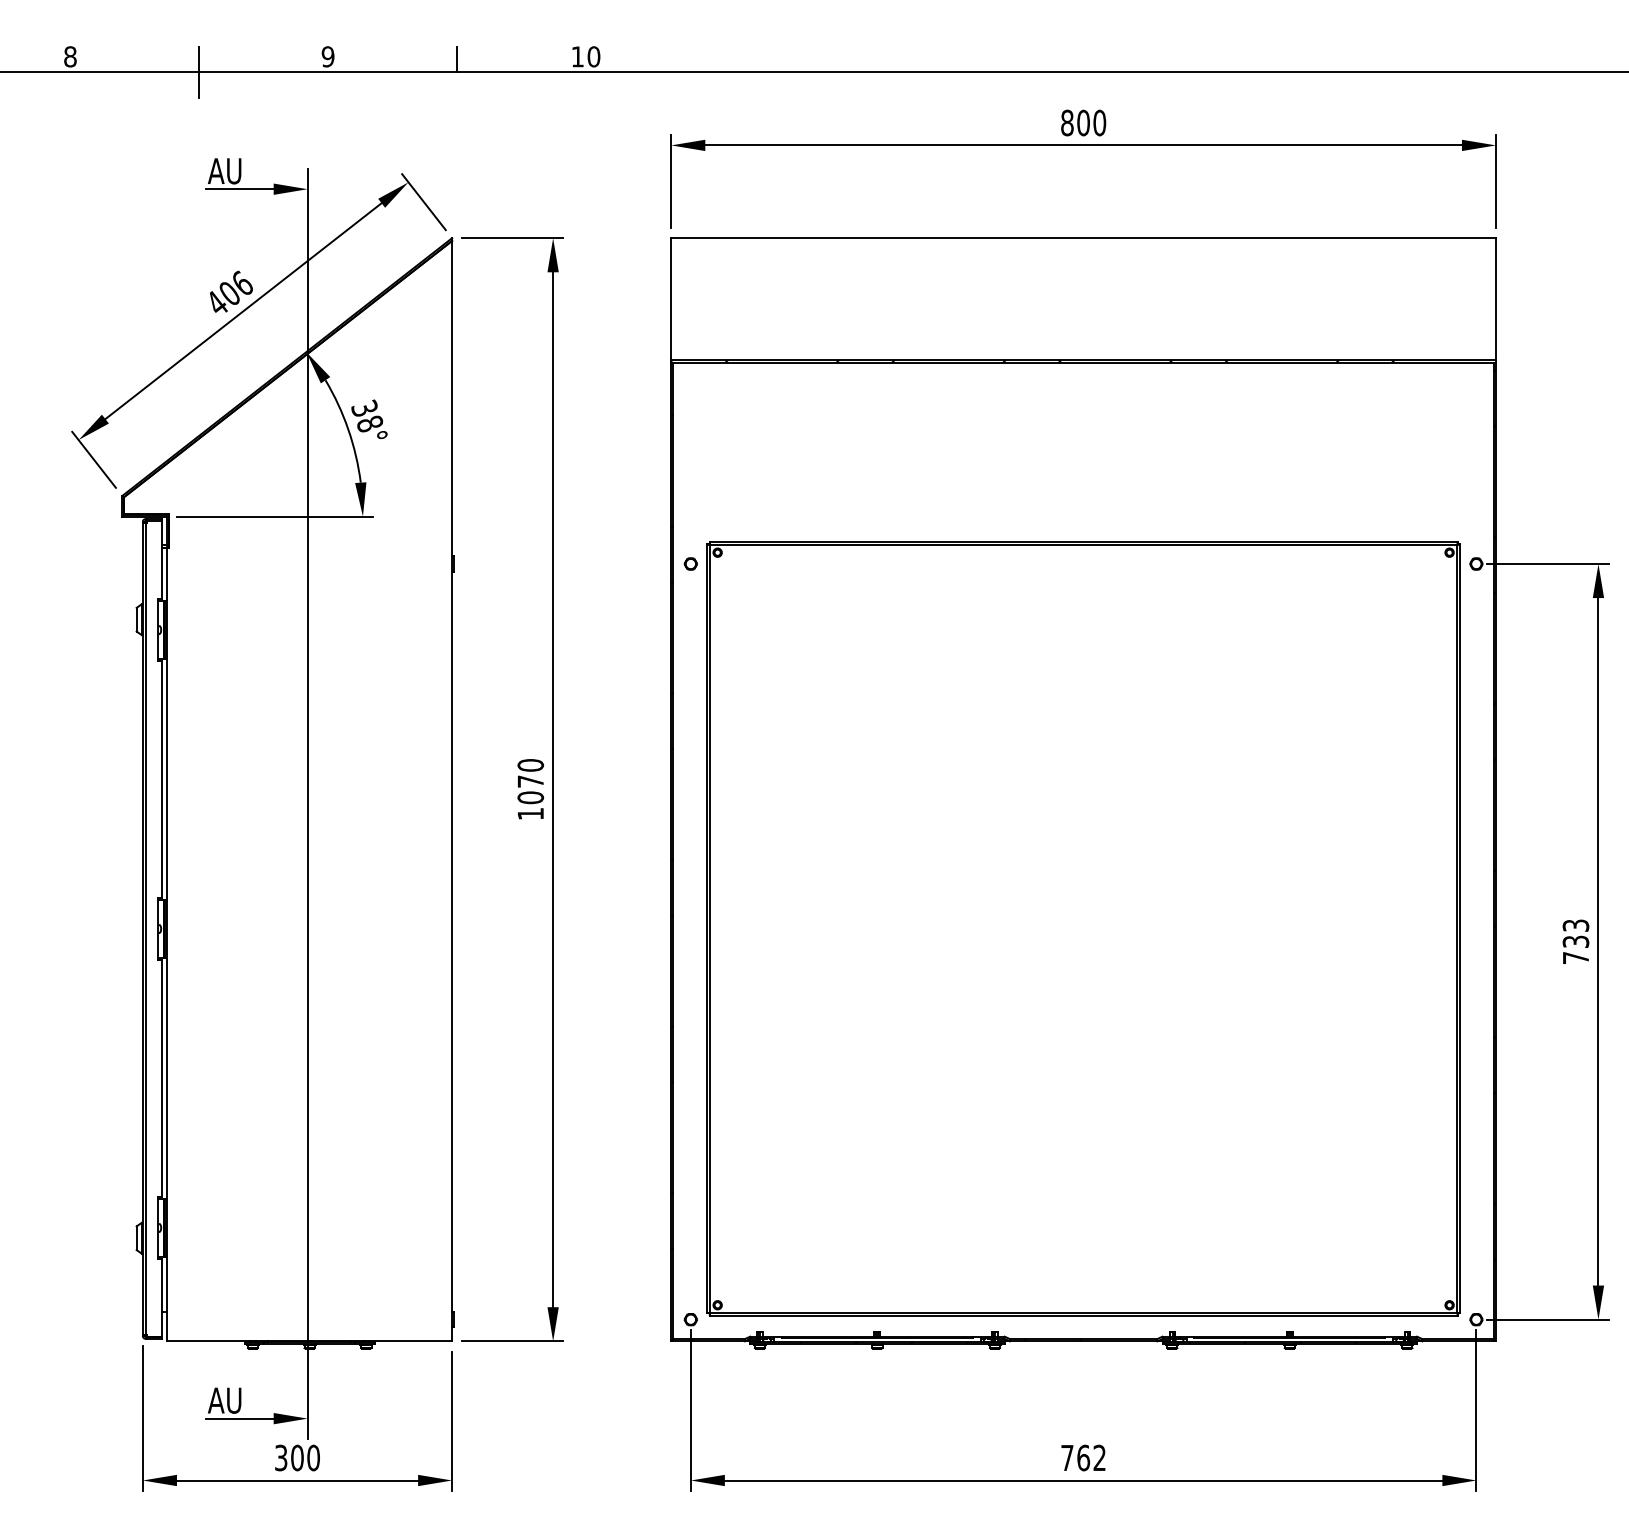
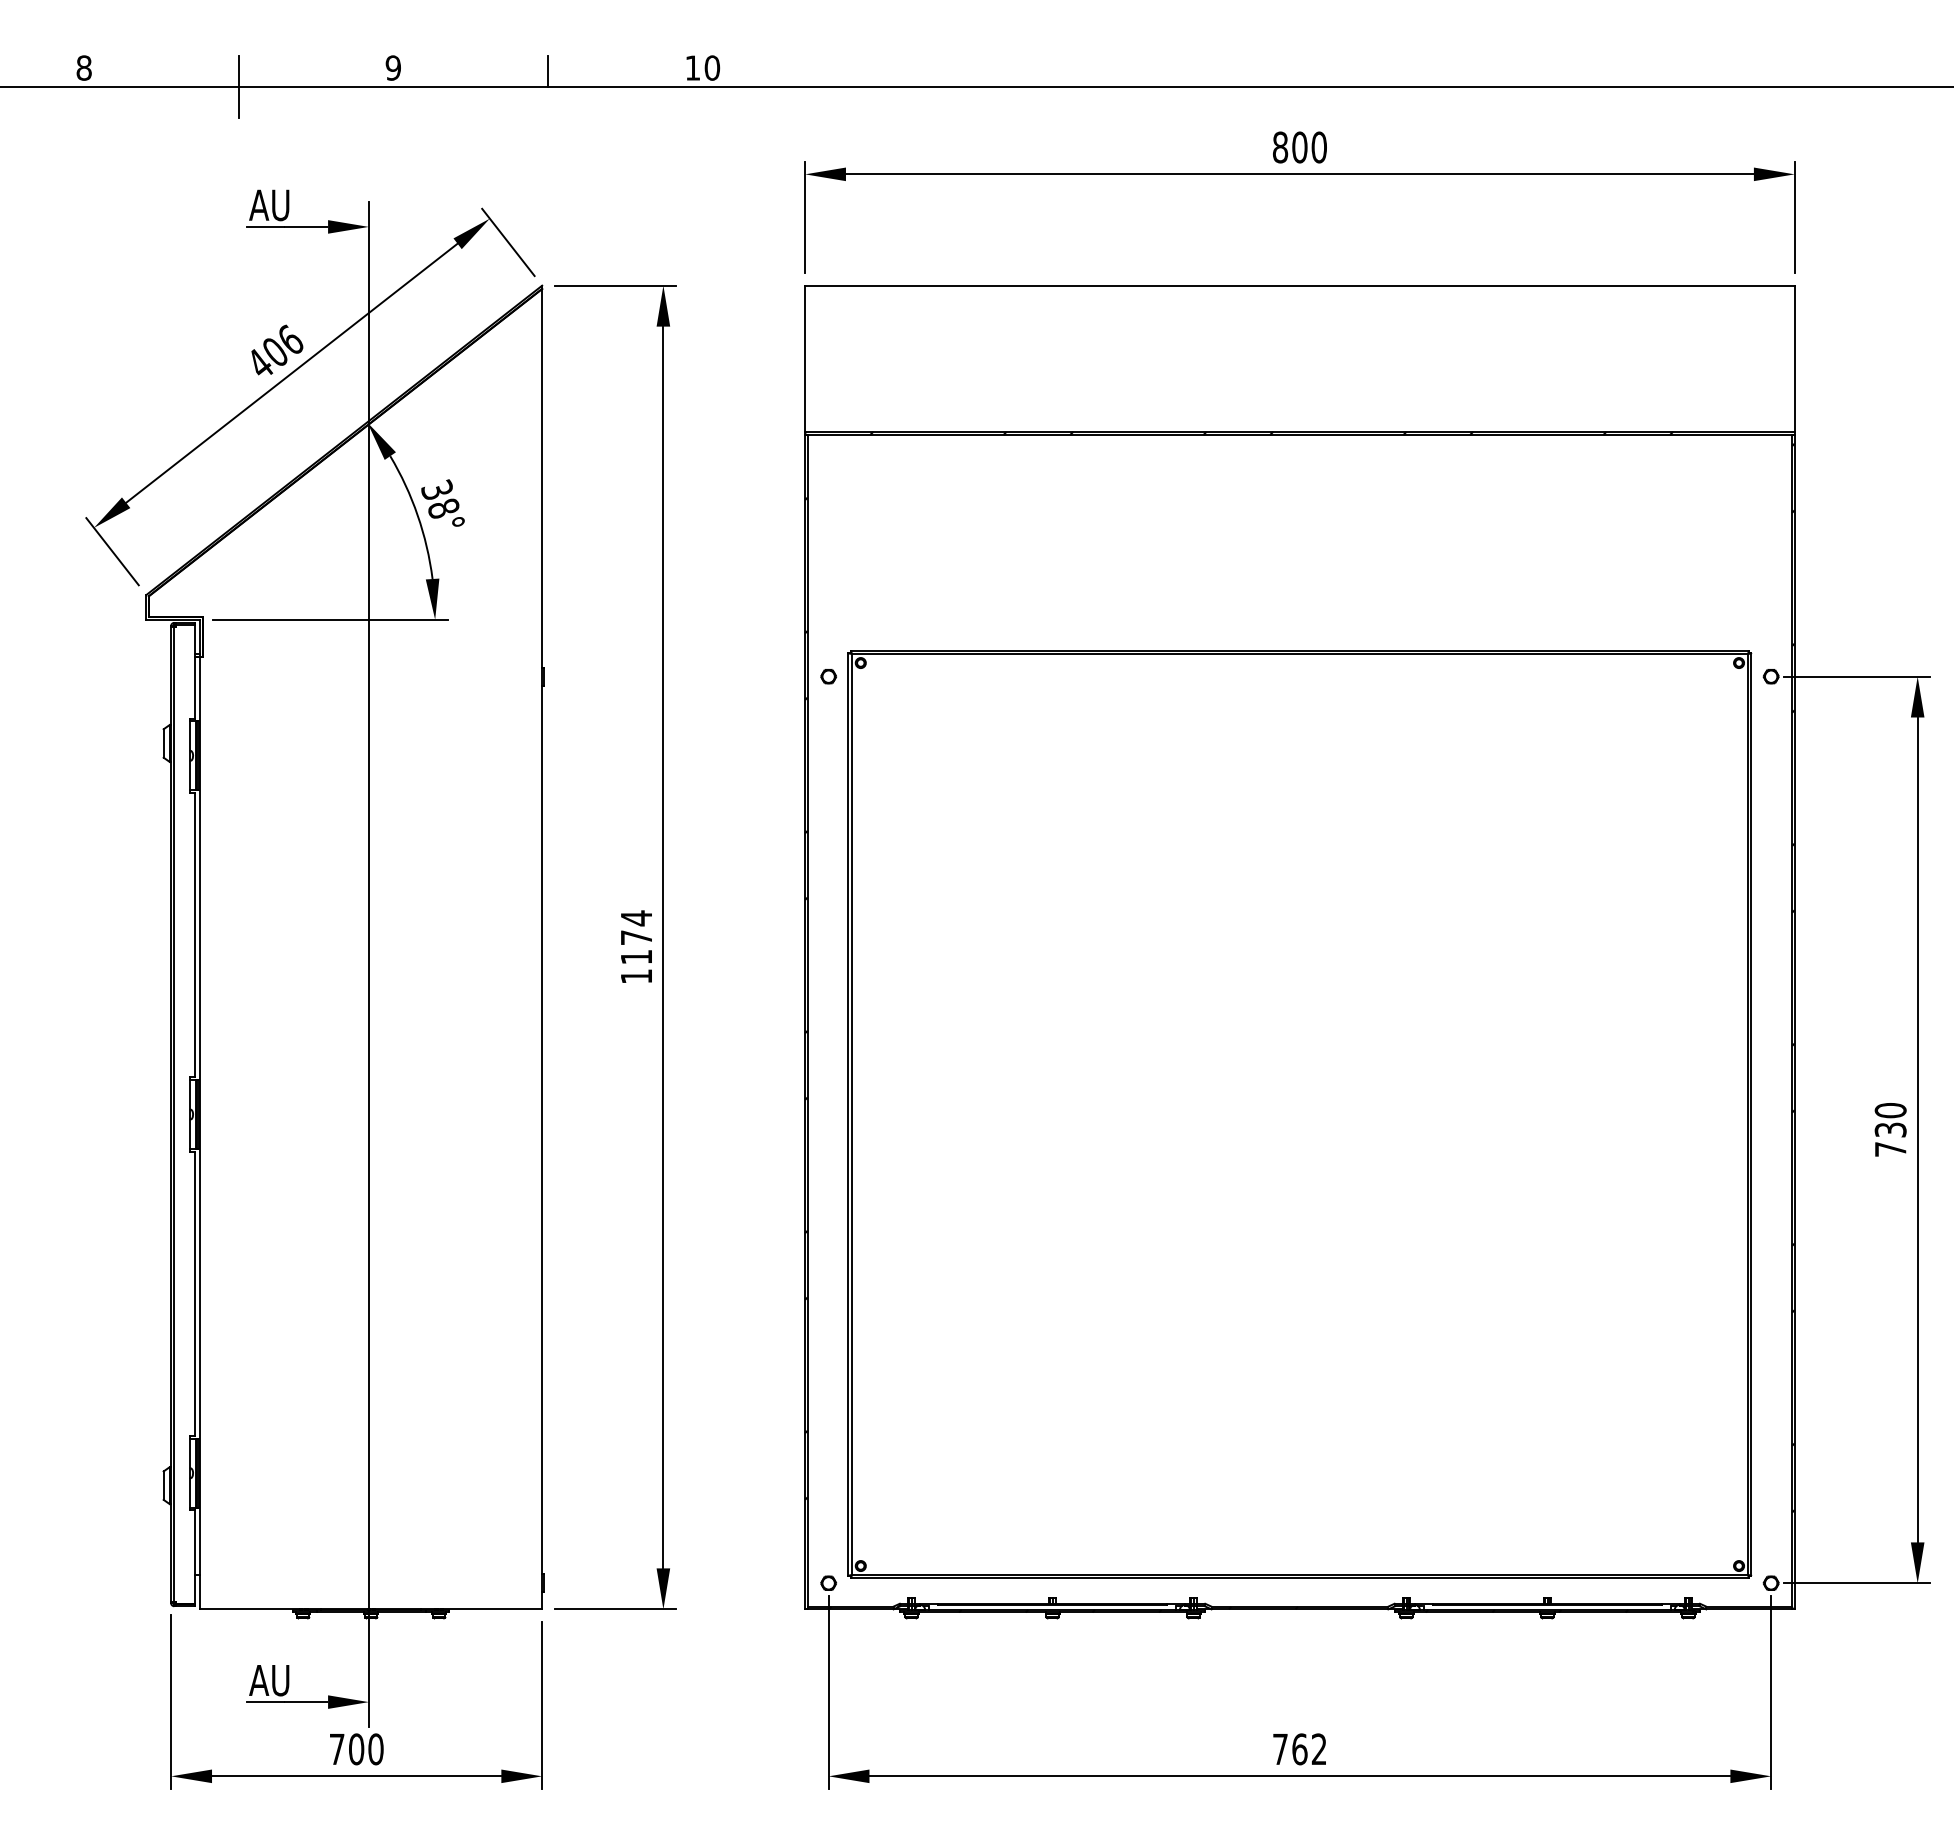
text: (530, 781) -> (636, 937), 1070 -> 1174
text: (1575, 925) -> (1890, 1110), 733 -> 730
text: (280, 1458) -> (336, 1749), 300 -> 700

